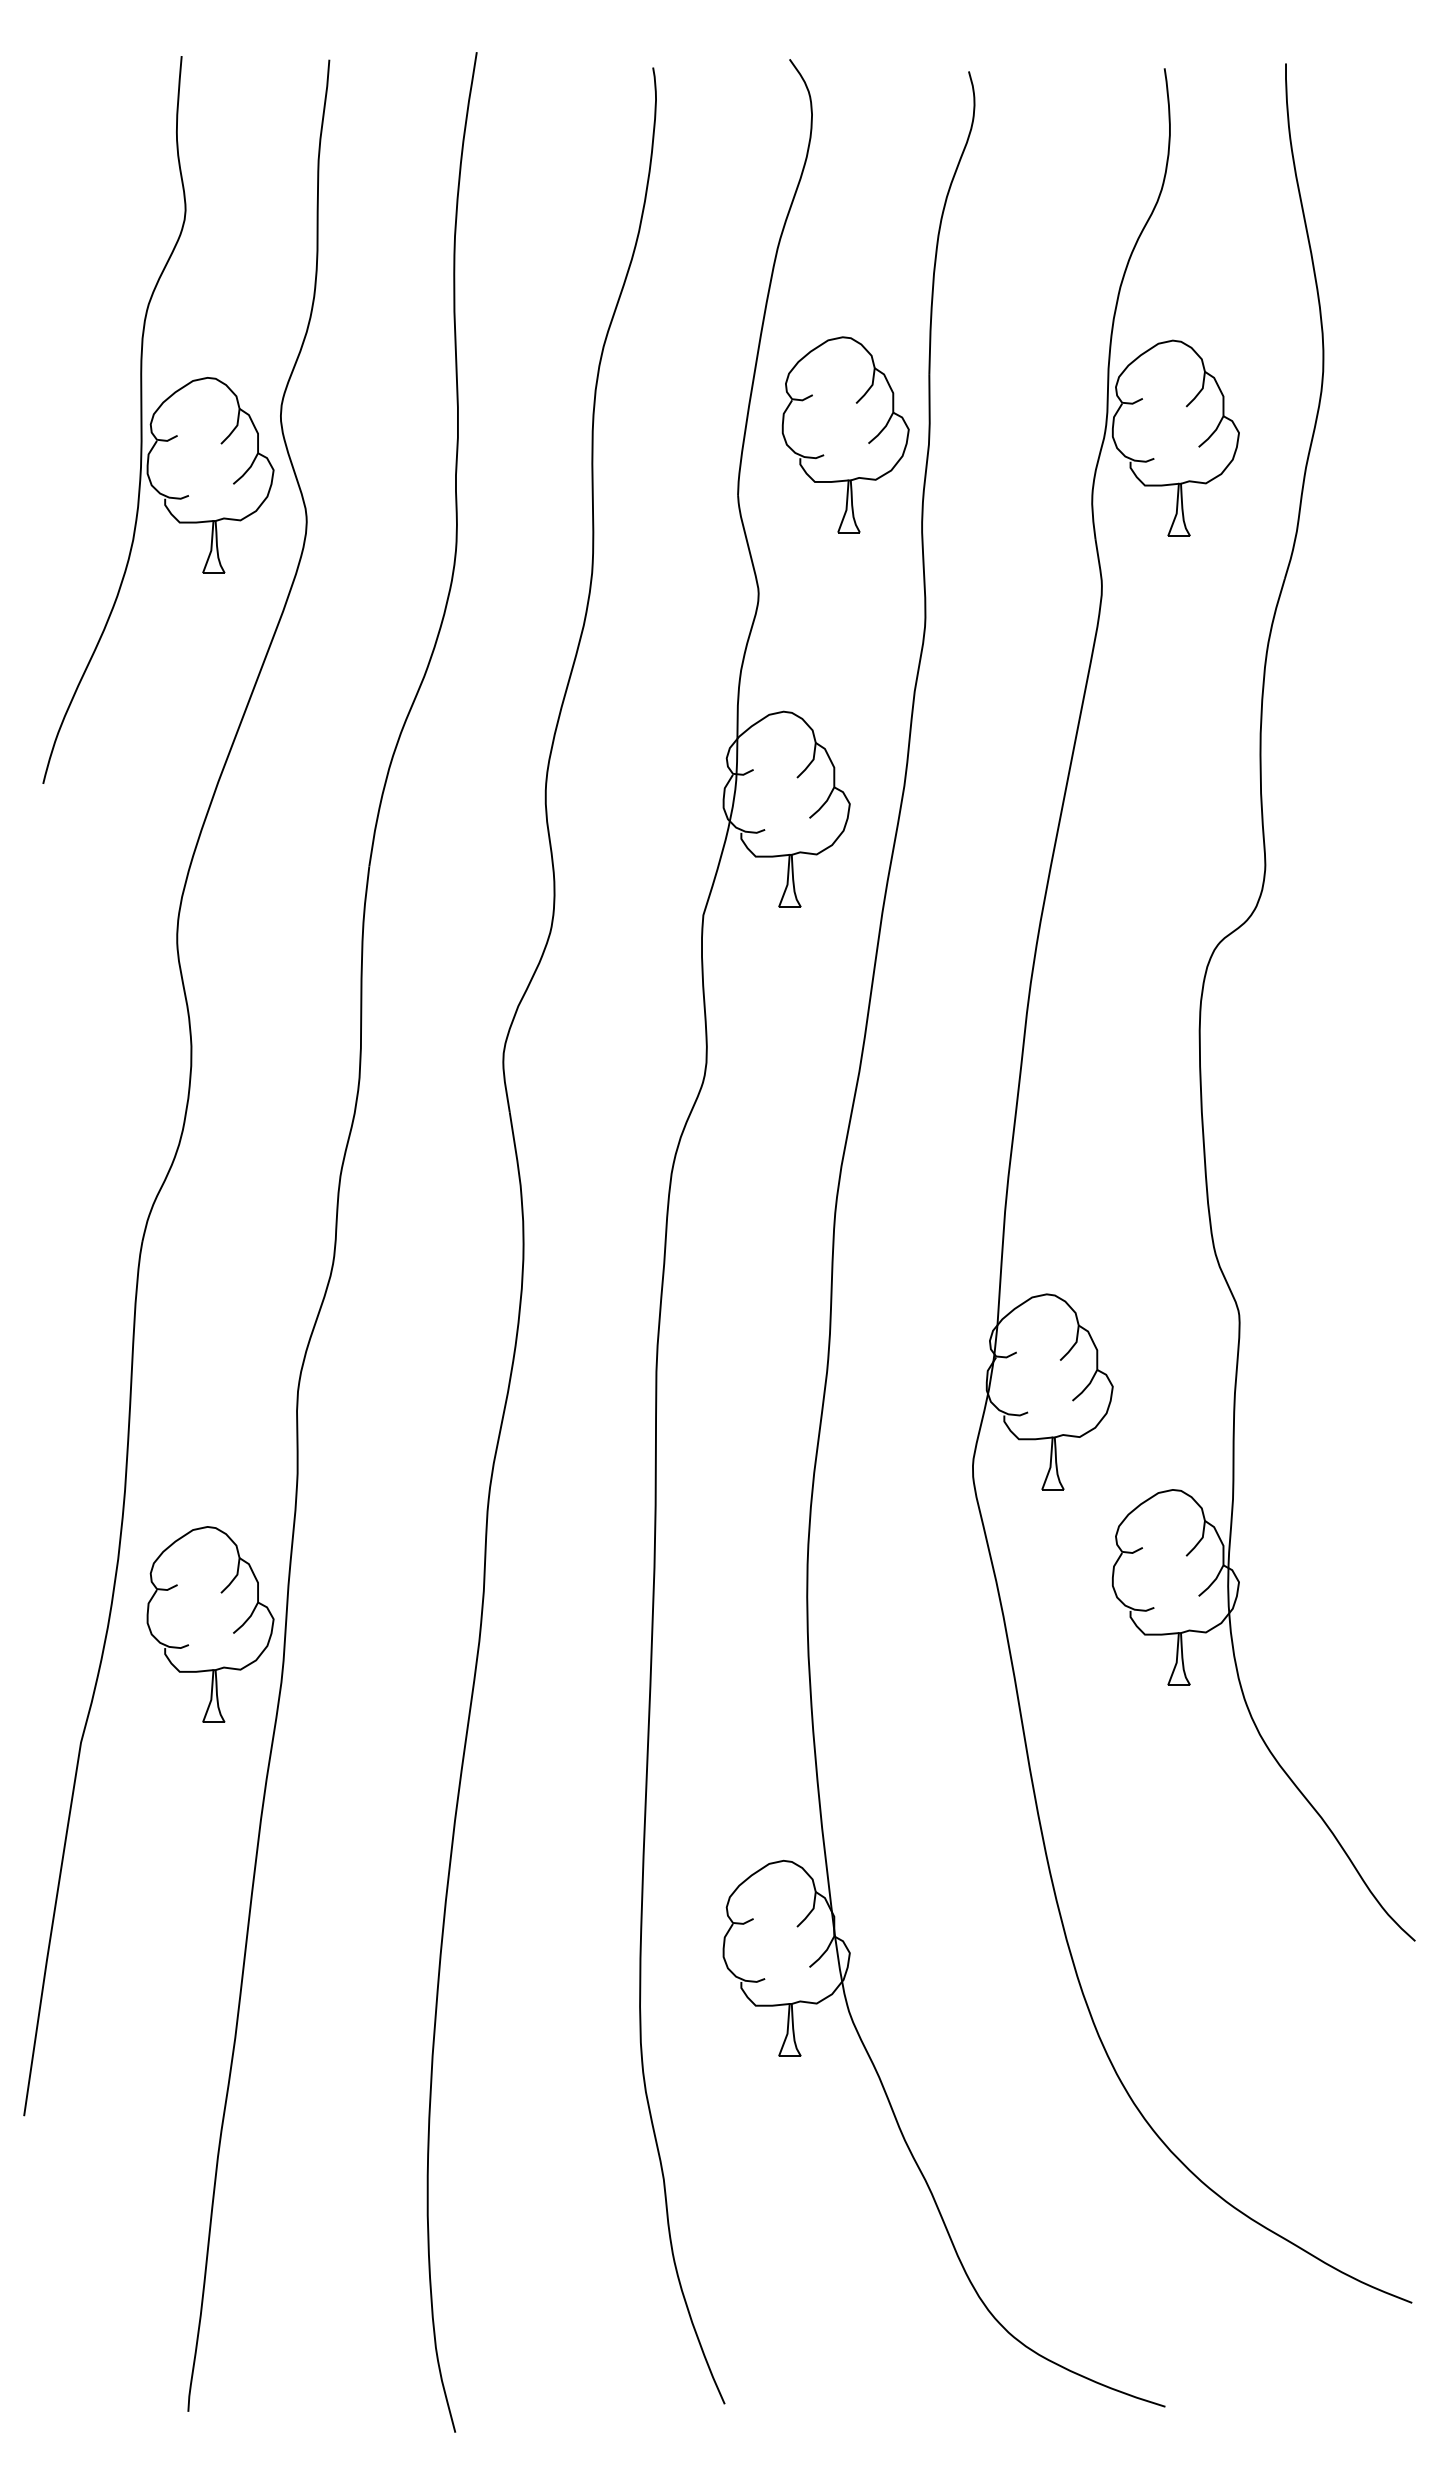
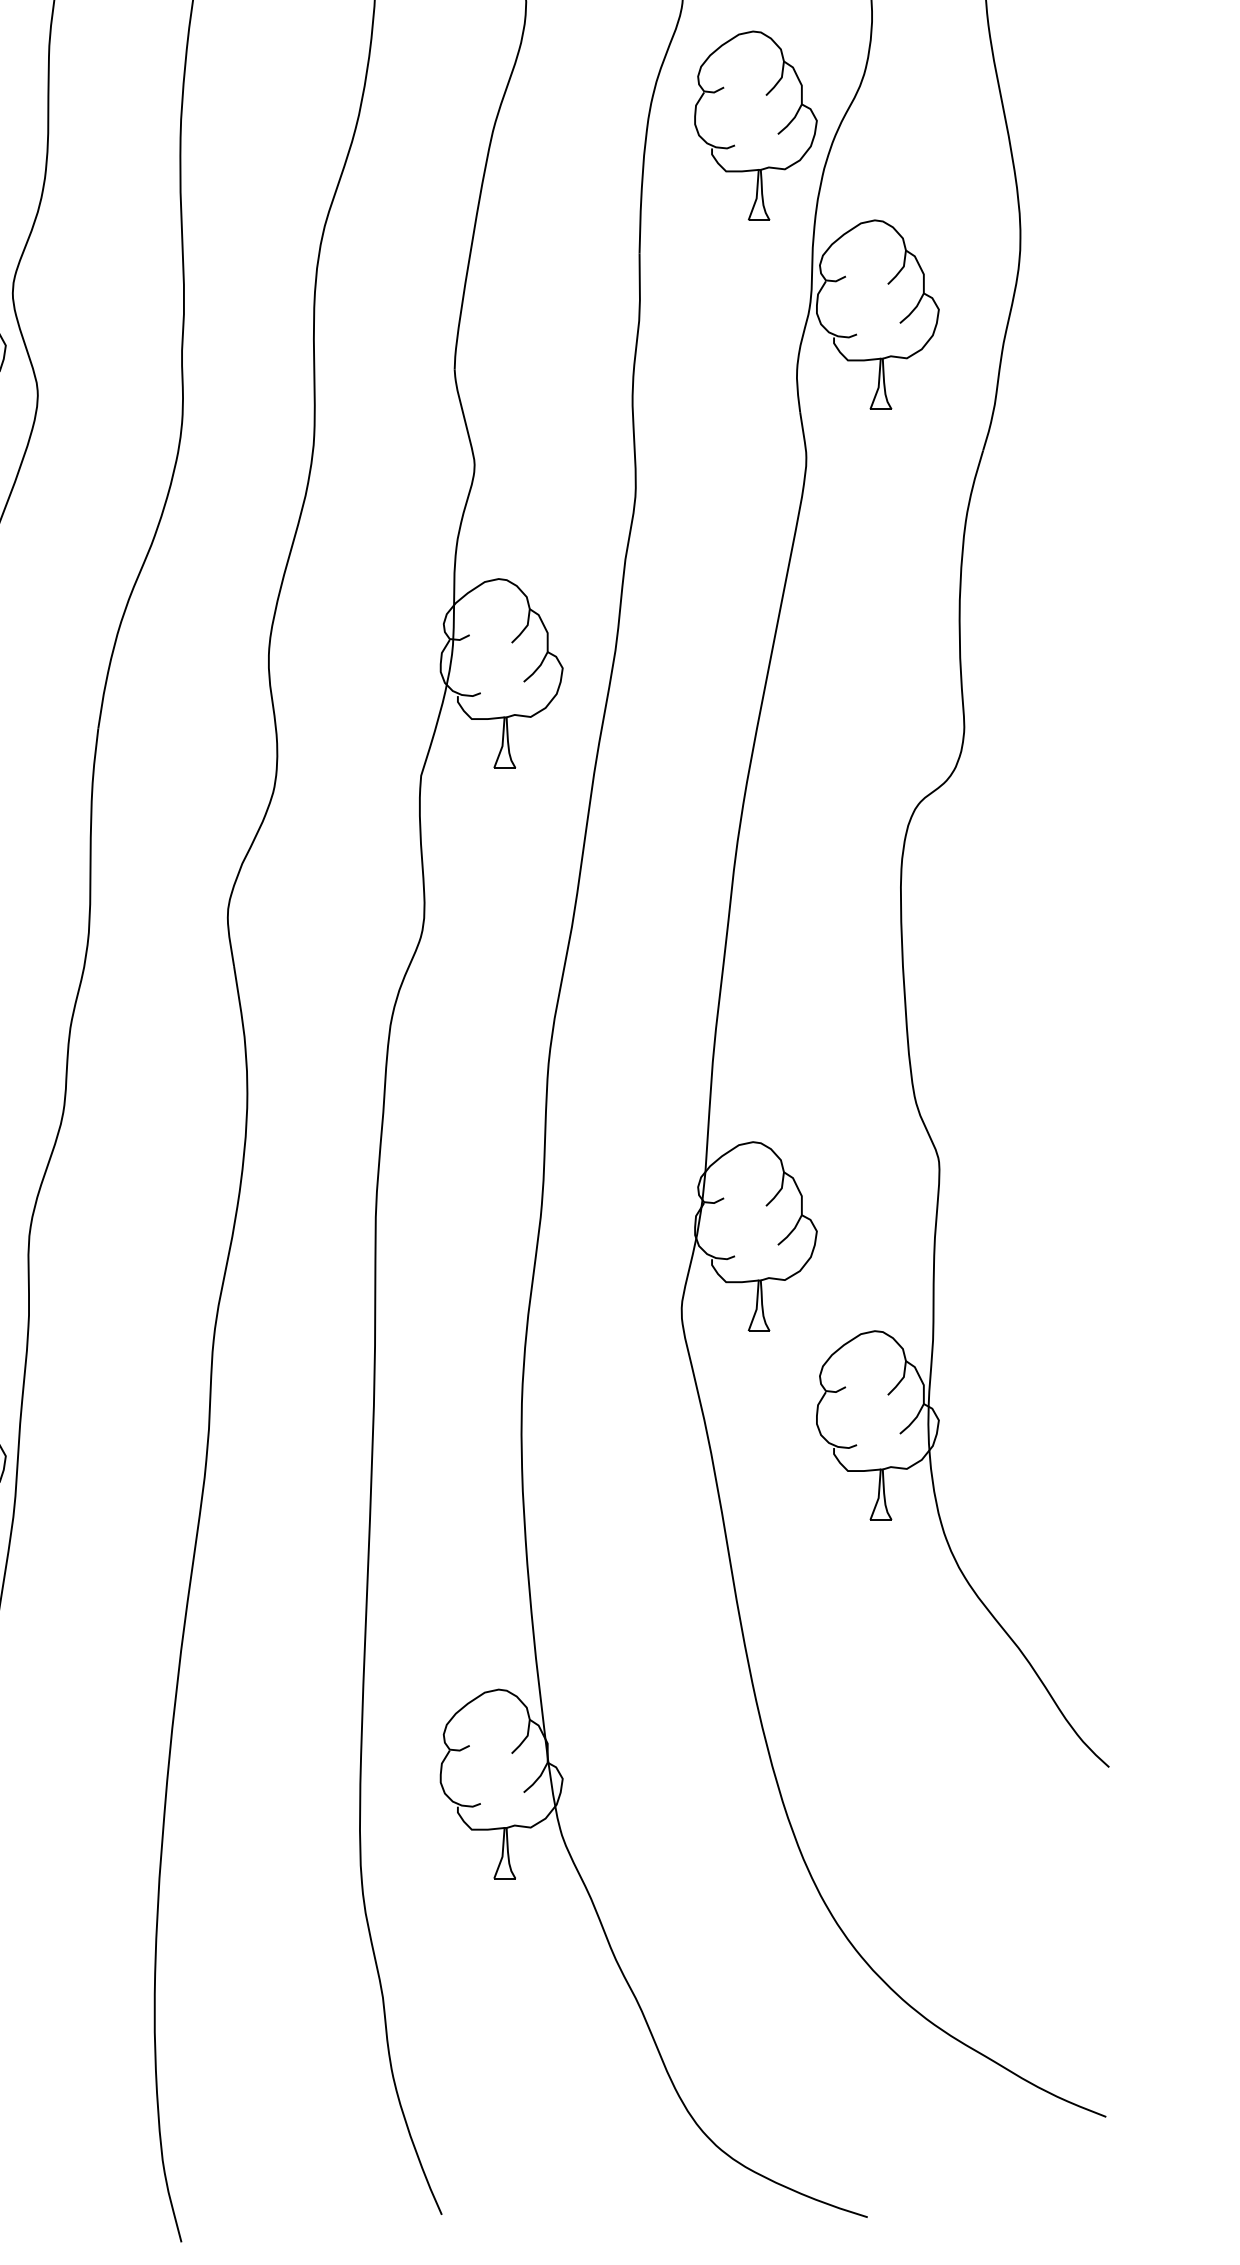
part: (845, 434) -> (755, 125), moved

